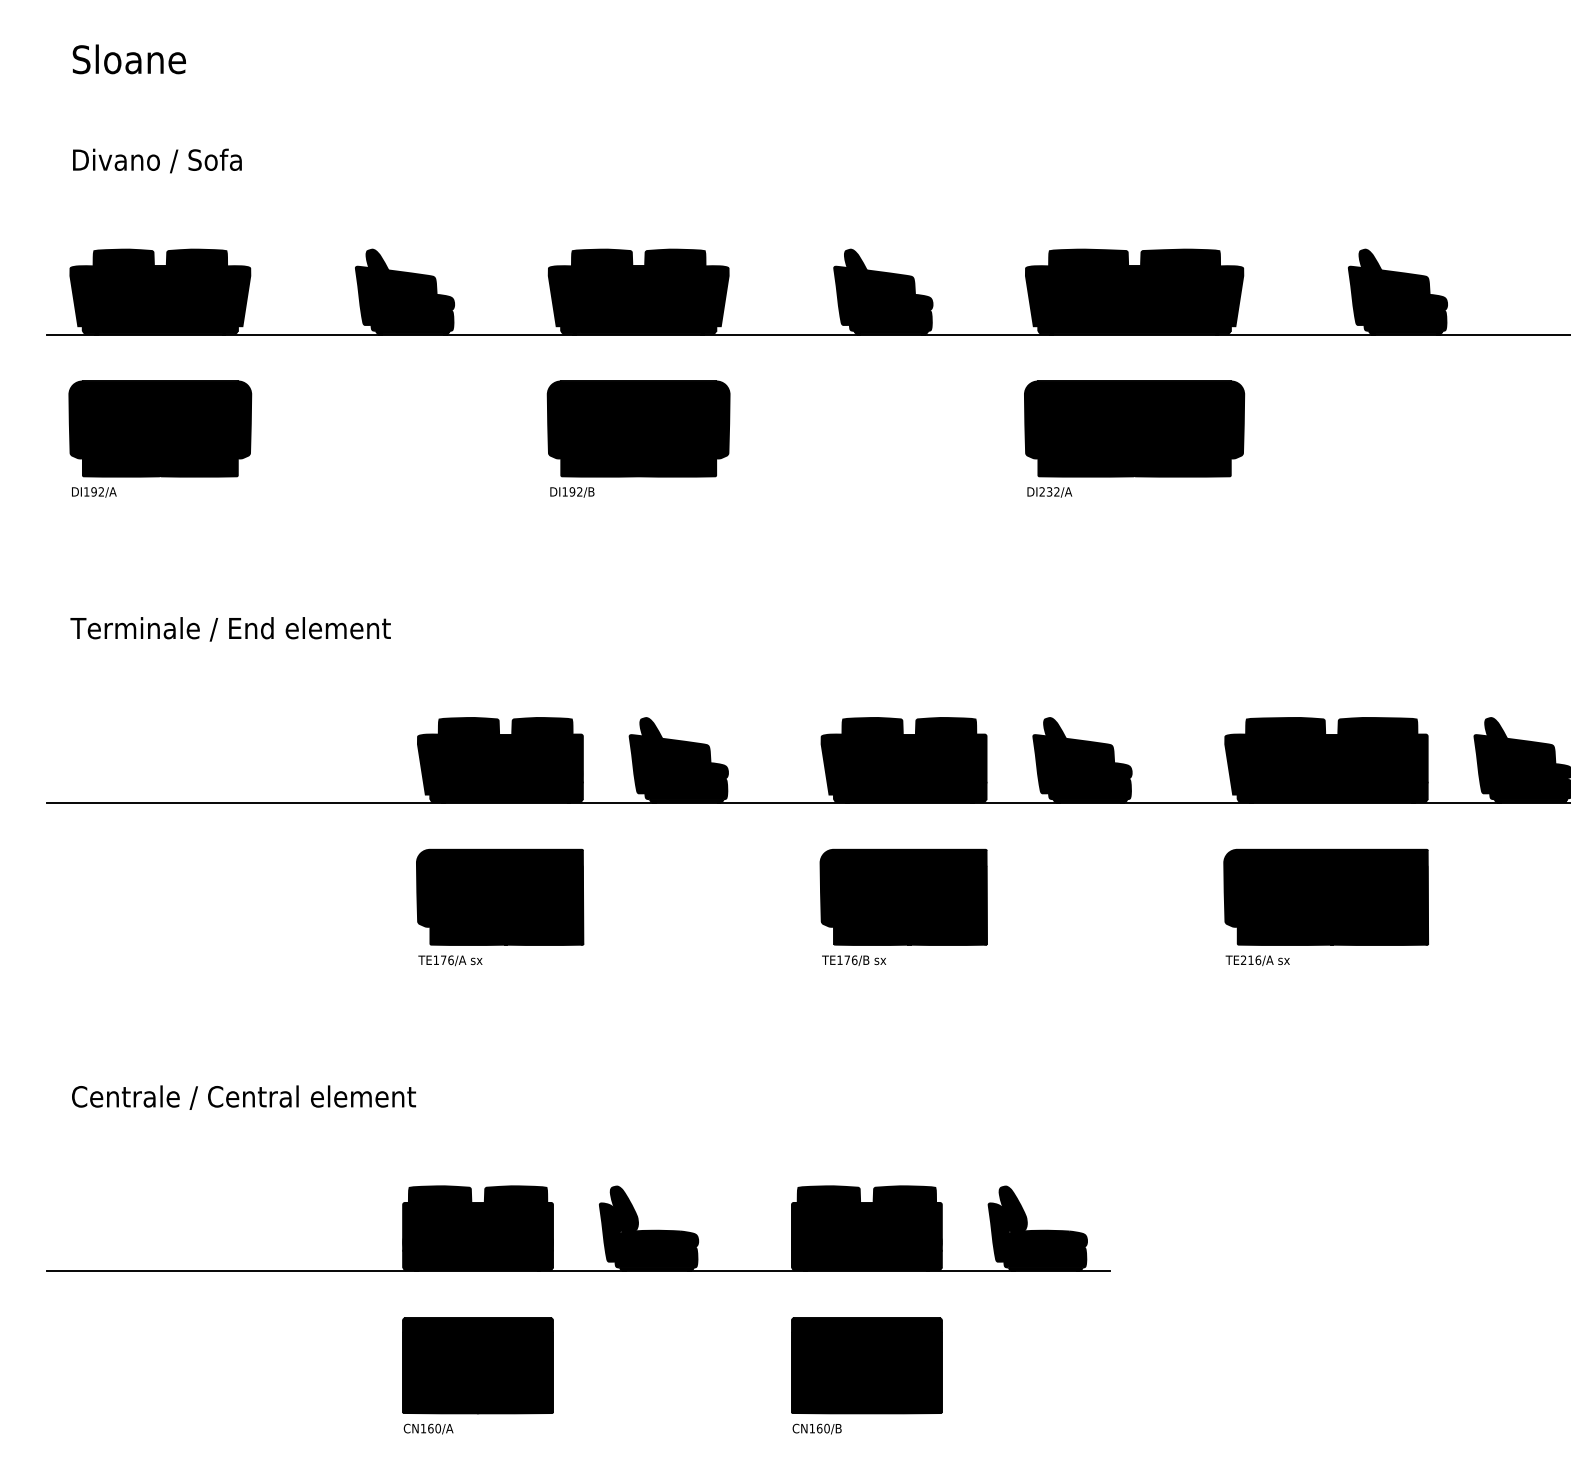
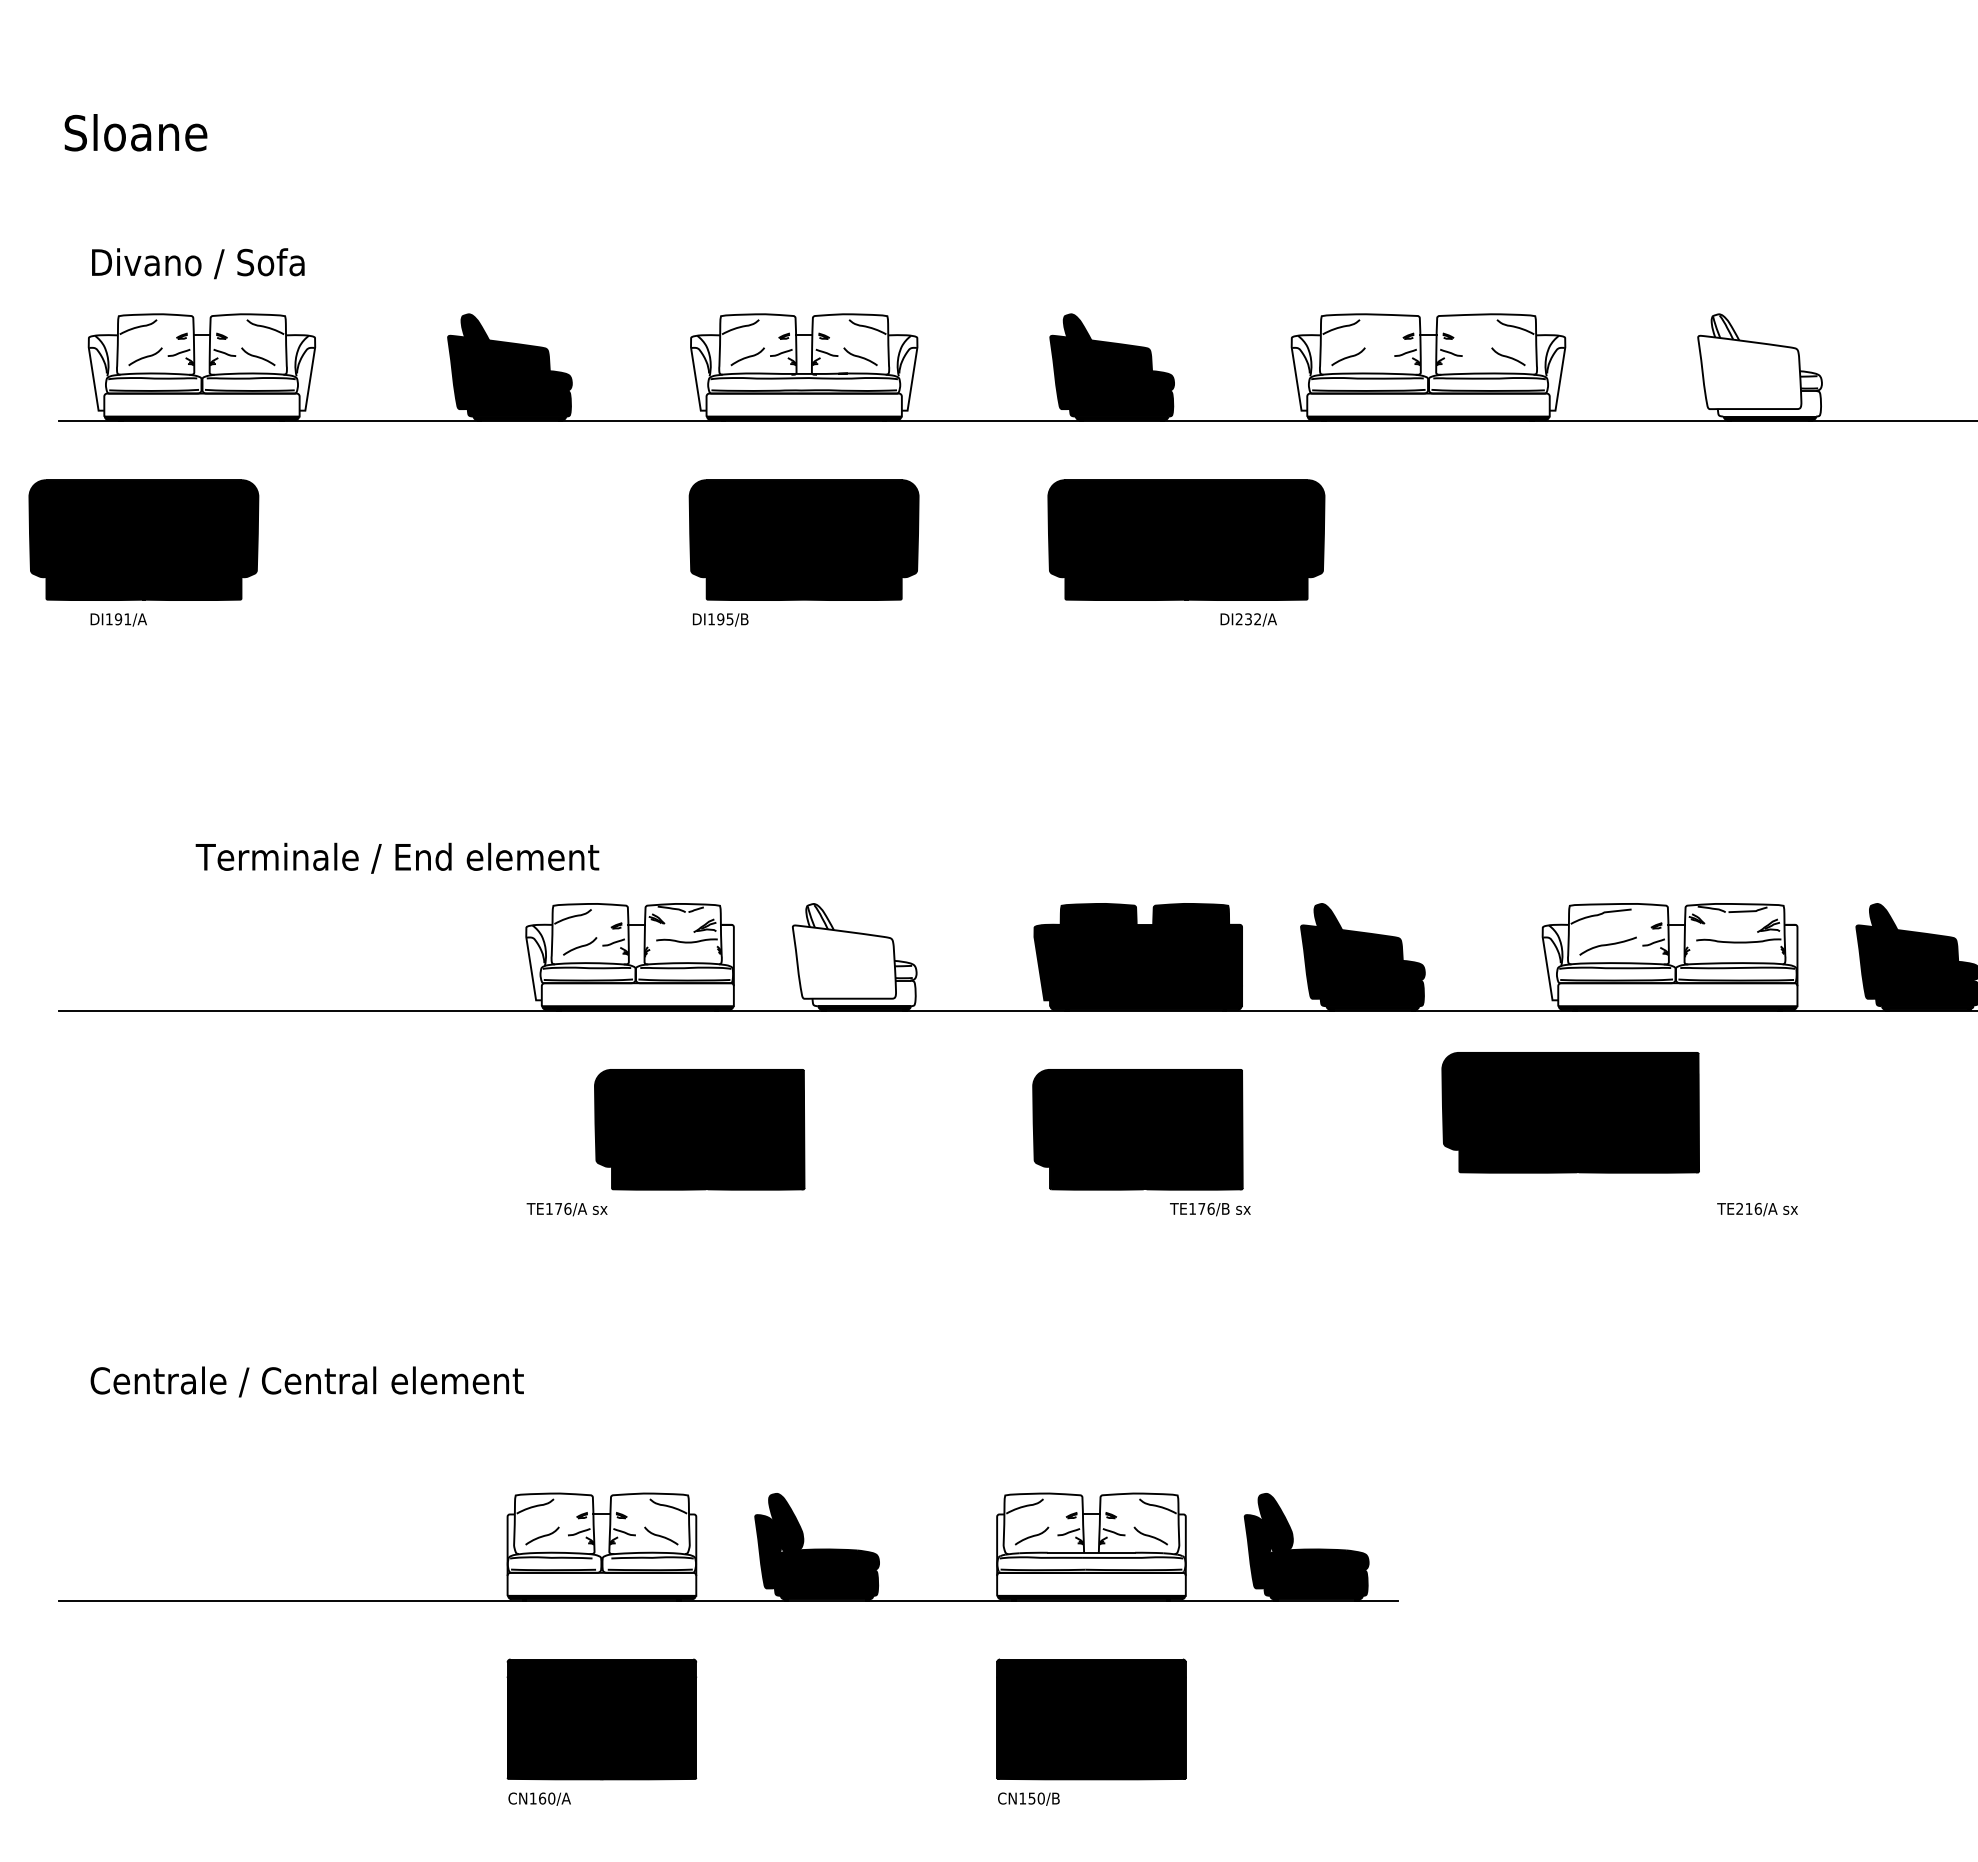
text: (129, 59) -> (135, 132), moved
text: (157, 160) -> (198, 263), moved
fill: (159, 290) -> (201, 365), removed
fill: (638, 290) -> (804, 365), removed
fill: (1134, 290) -> (1428, 365), removed
fill: (1397, 290) -> (1759, 365), removed
part: (159, 428) -> (143, 539), moved
part: (1134, 428) -> (1186, 539), moved
text: (101, 492) -> (127, 619), DI192/A -> DI191/A
text: (579, 492) -> (729, 619), DI192/B -> DI195/B
text: (1049, 492) -> (1248, 619), moved
text: (230, 628) -> (397, 857), moved
fill: (499, 758) -> (629, 954), removed
fill: (678, 758) -> (854, 954), removed
fill: (1326, 758) -> (1669, 954), removed
part: (499, 897) -> (699, 1129), moved
part: (1326, 897) -> (1570, 1112), moved
text: (854, 960) -> (1210, 1209), moved
text: (1257, 960) -> (1757, 1209), moved
fill: (477, 1226) -> (601, 1544), removed
fill: (866, 1226) -> (1091, 1544), removed
text: (819, 1428) -> (1031, 1798), CN160/B -> CN150/B

